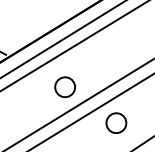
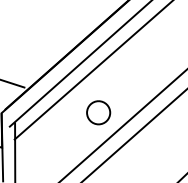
part: (116, 122) -> (164, 143), removed

